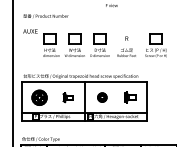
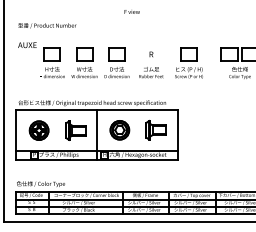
part: (130, 96) -> (155, 129), size x1.43
part: (67, 97) -> (75, 130), size x1.67
part: (102, 97) -> (119, 130), size x1.67

